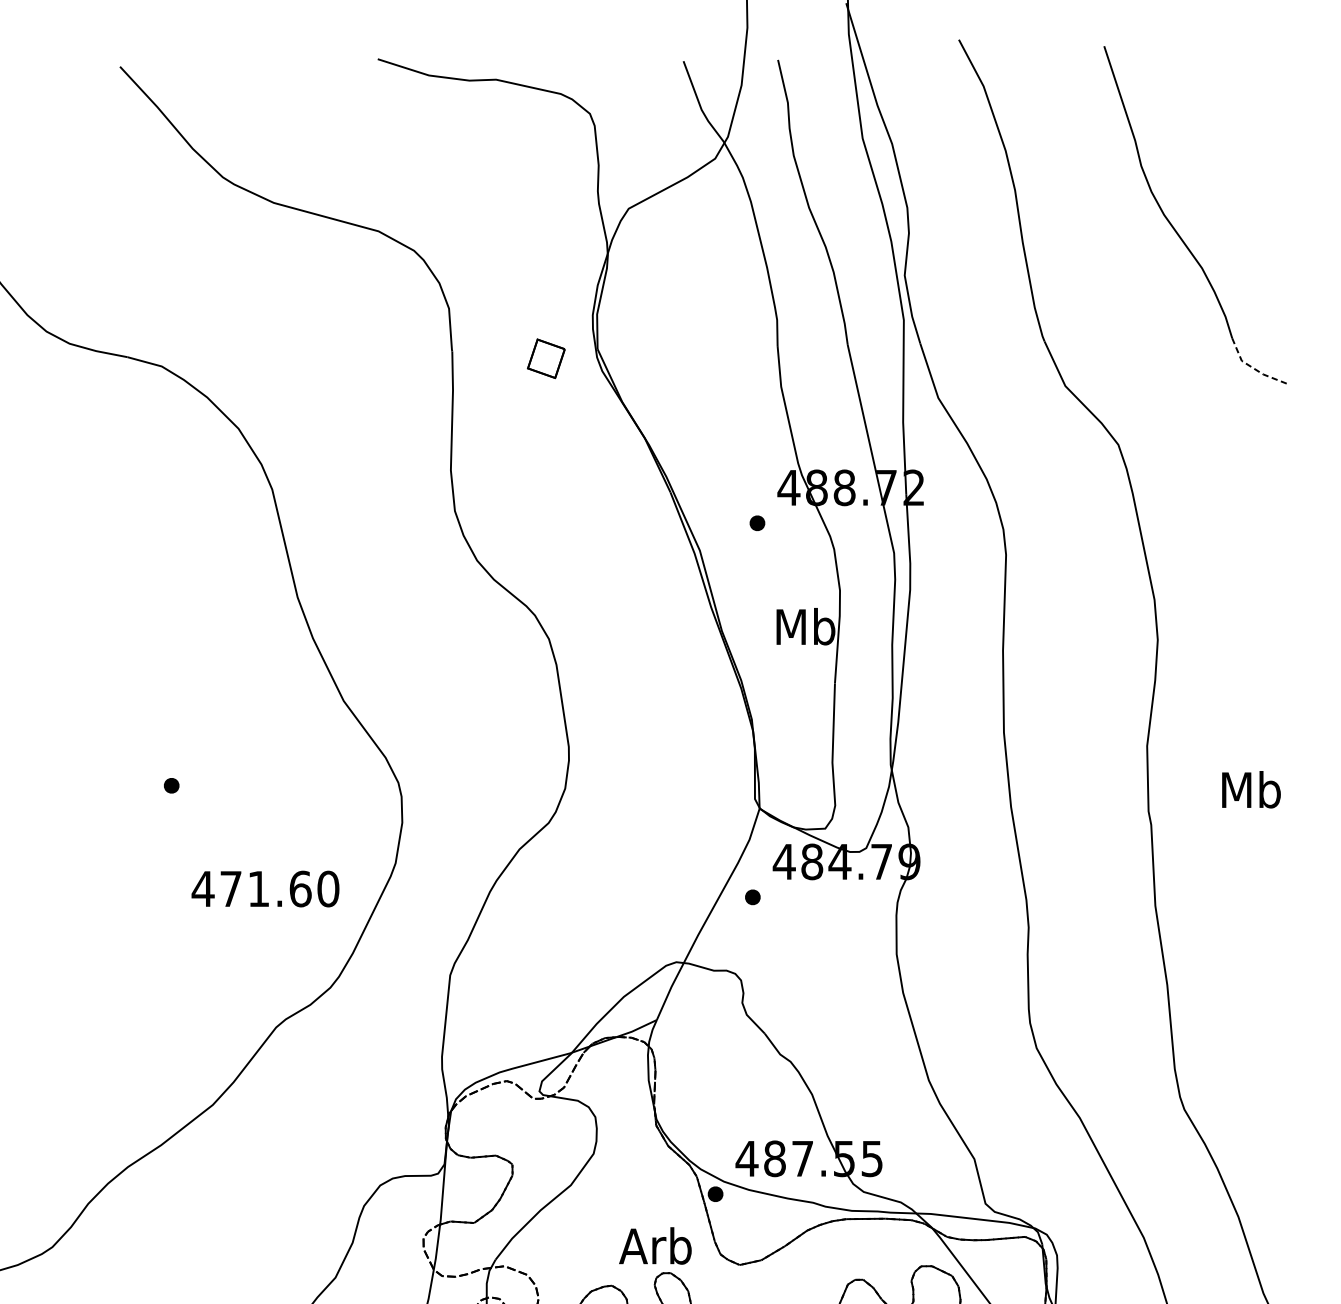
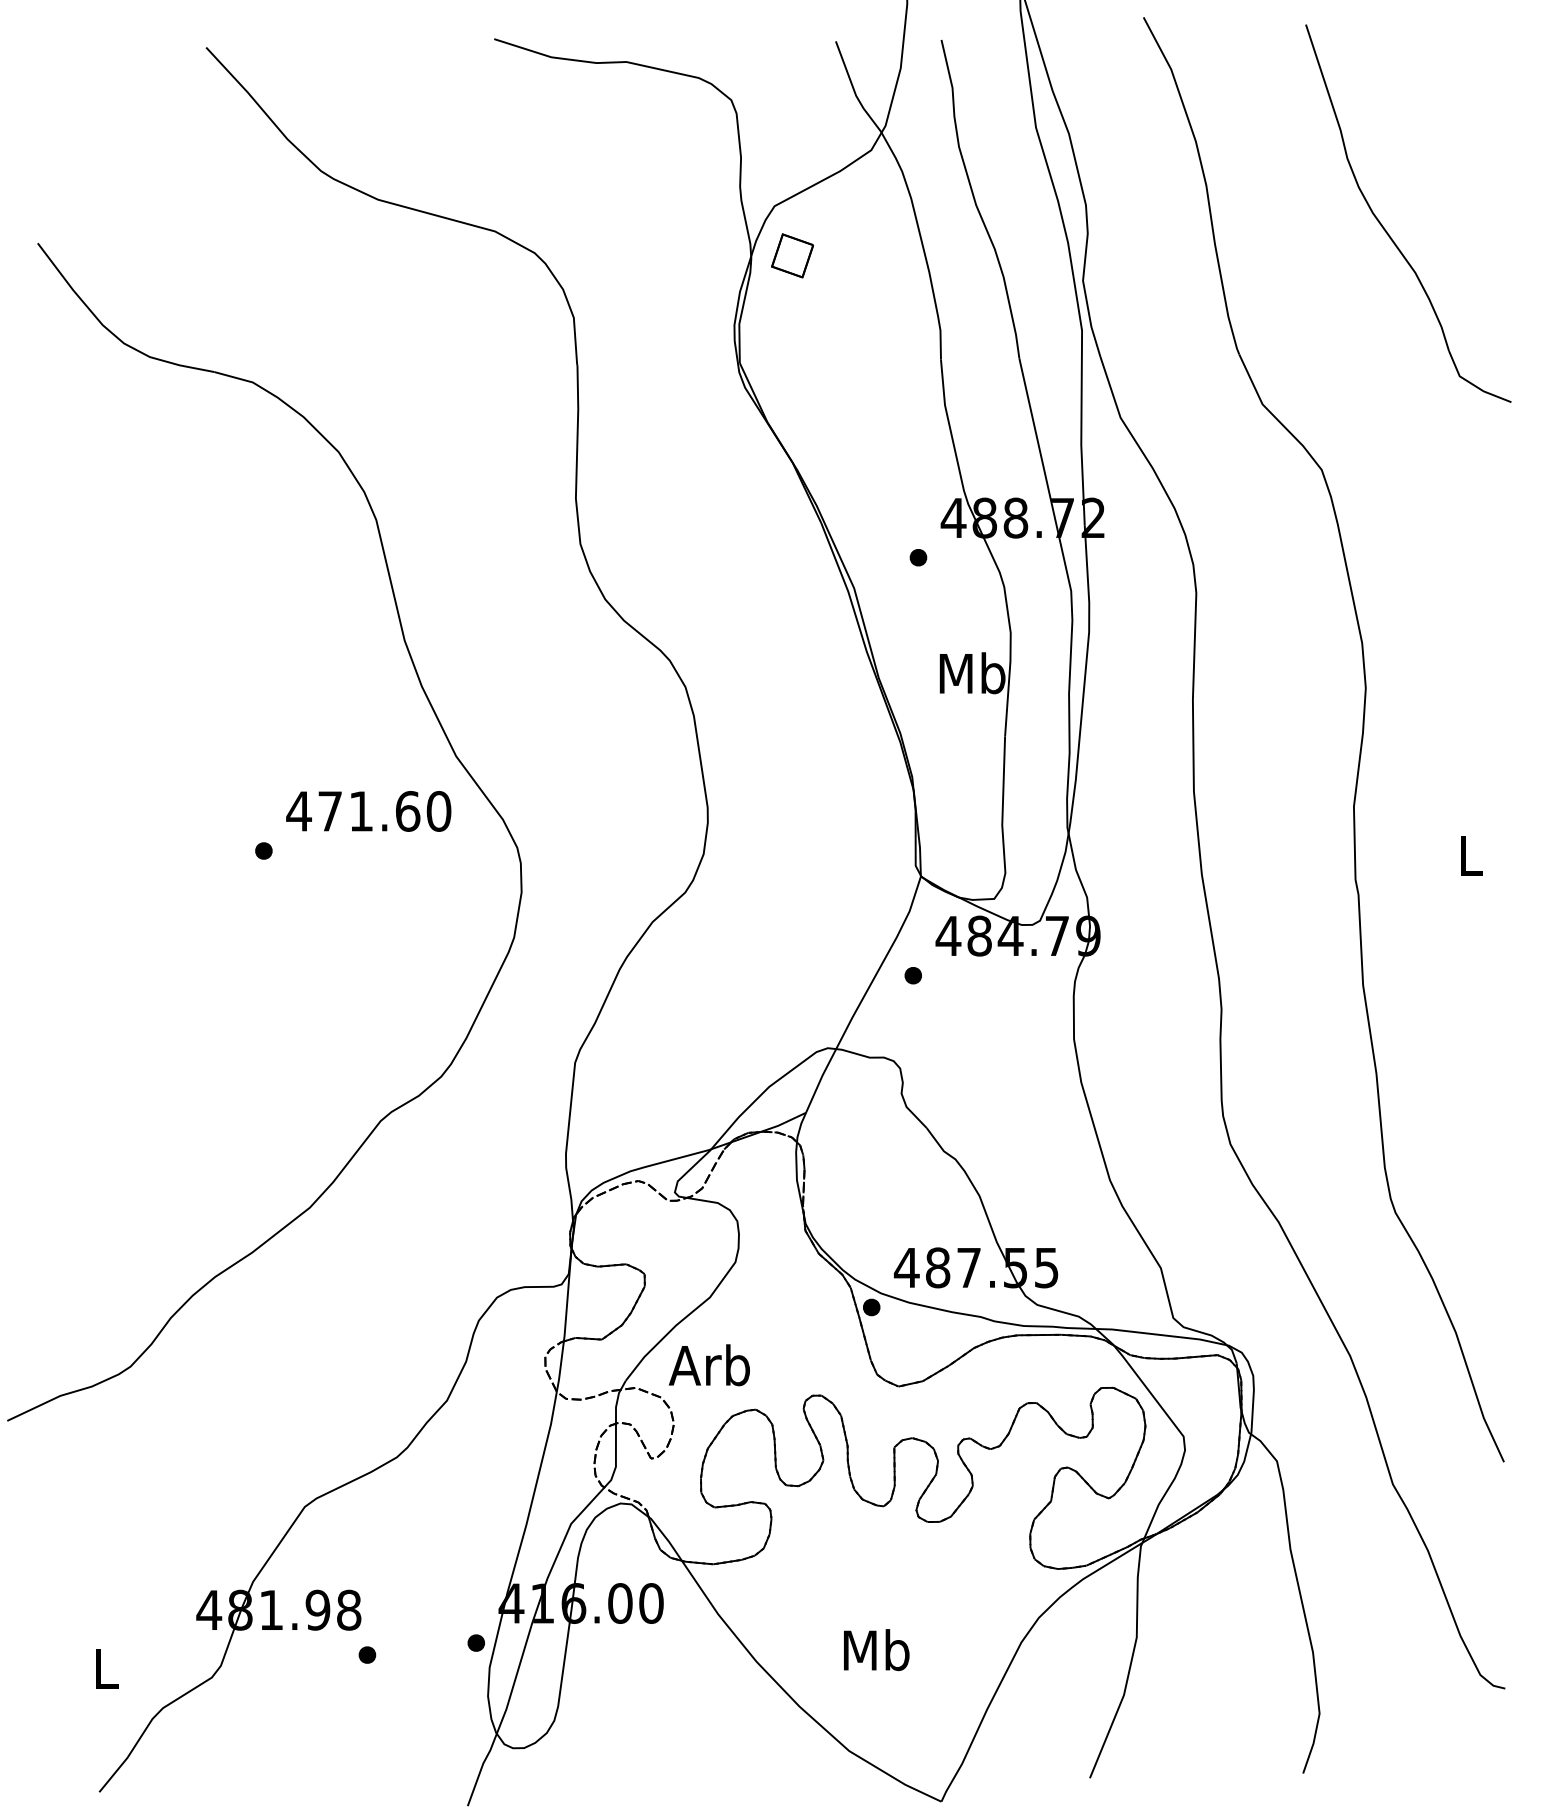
part: (546, 358) -> (792, 255), moved
line: (1253, 368) -> (1472, 384), dashed -> solid
text: (1251, 789) -> (1470, 855), Mb -> L
text: (265, 889) -> (368, 811), moved
text: (654, 1246) -> (708, 1365), moved

